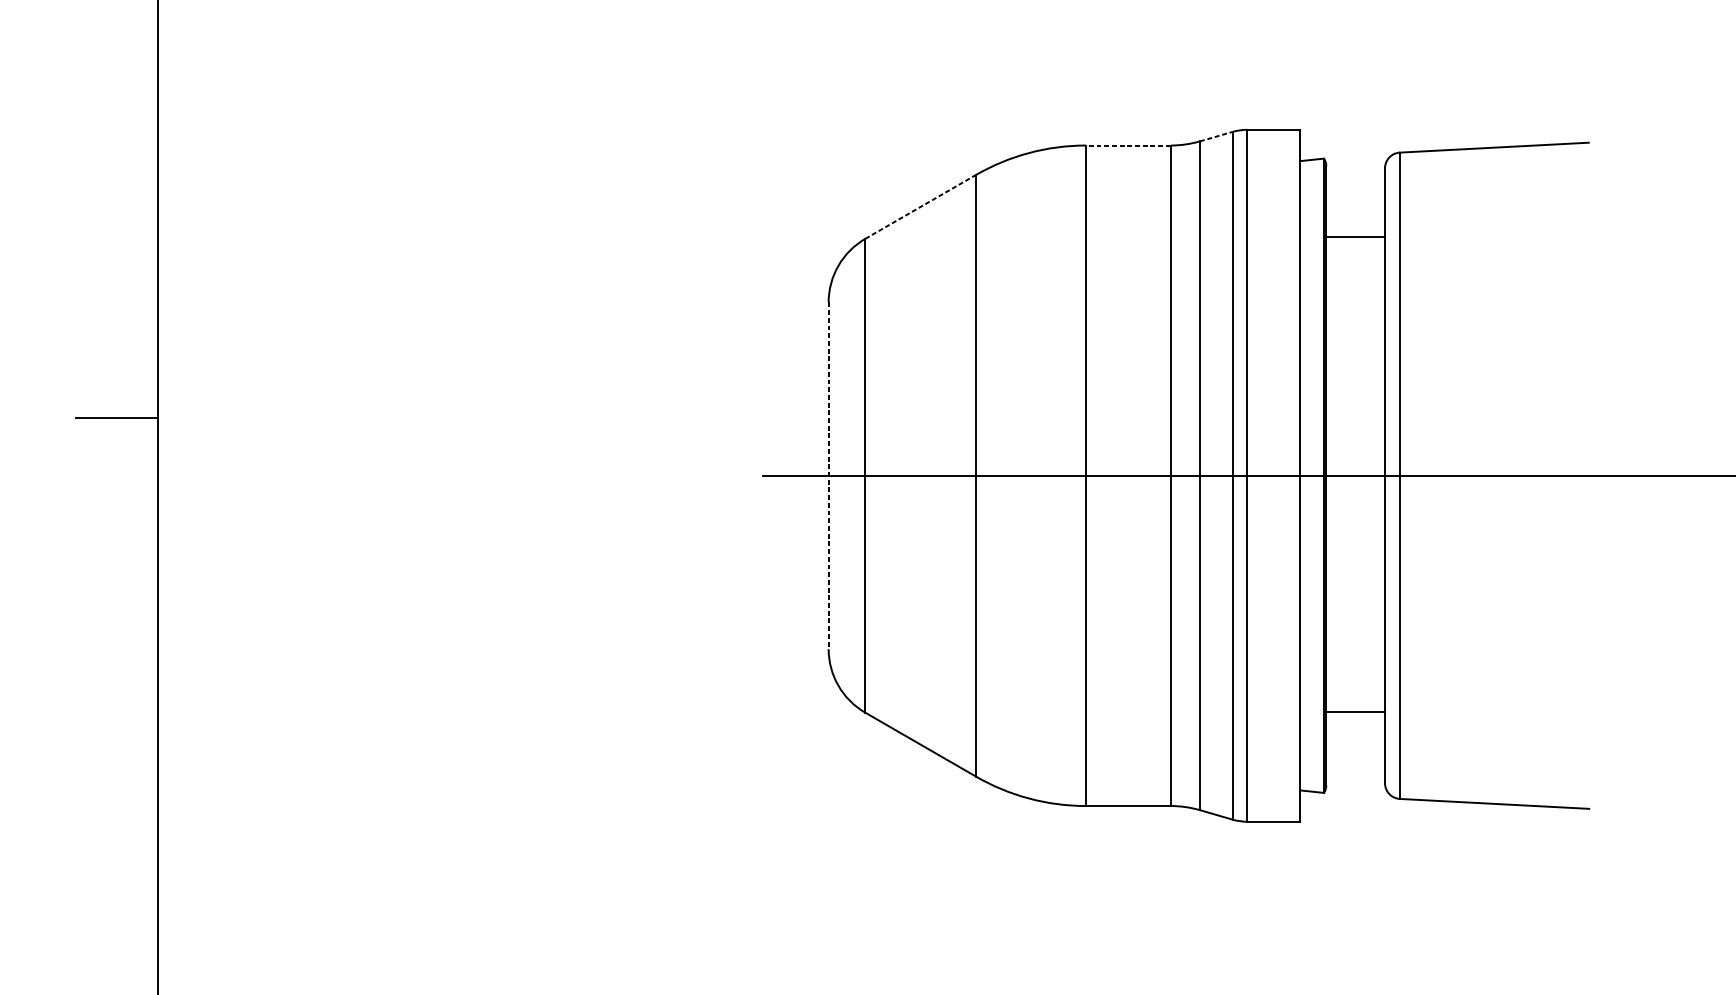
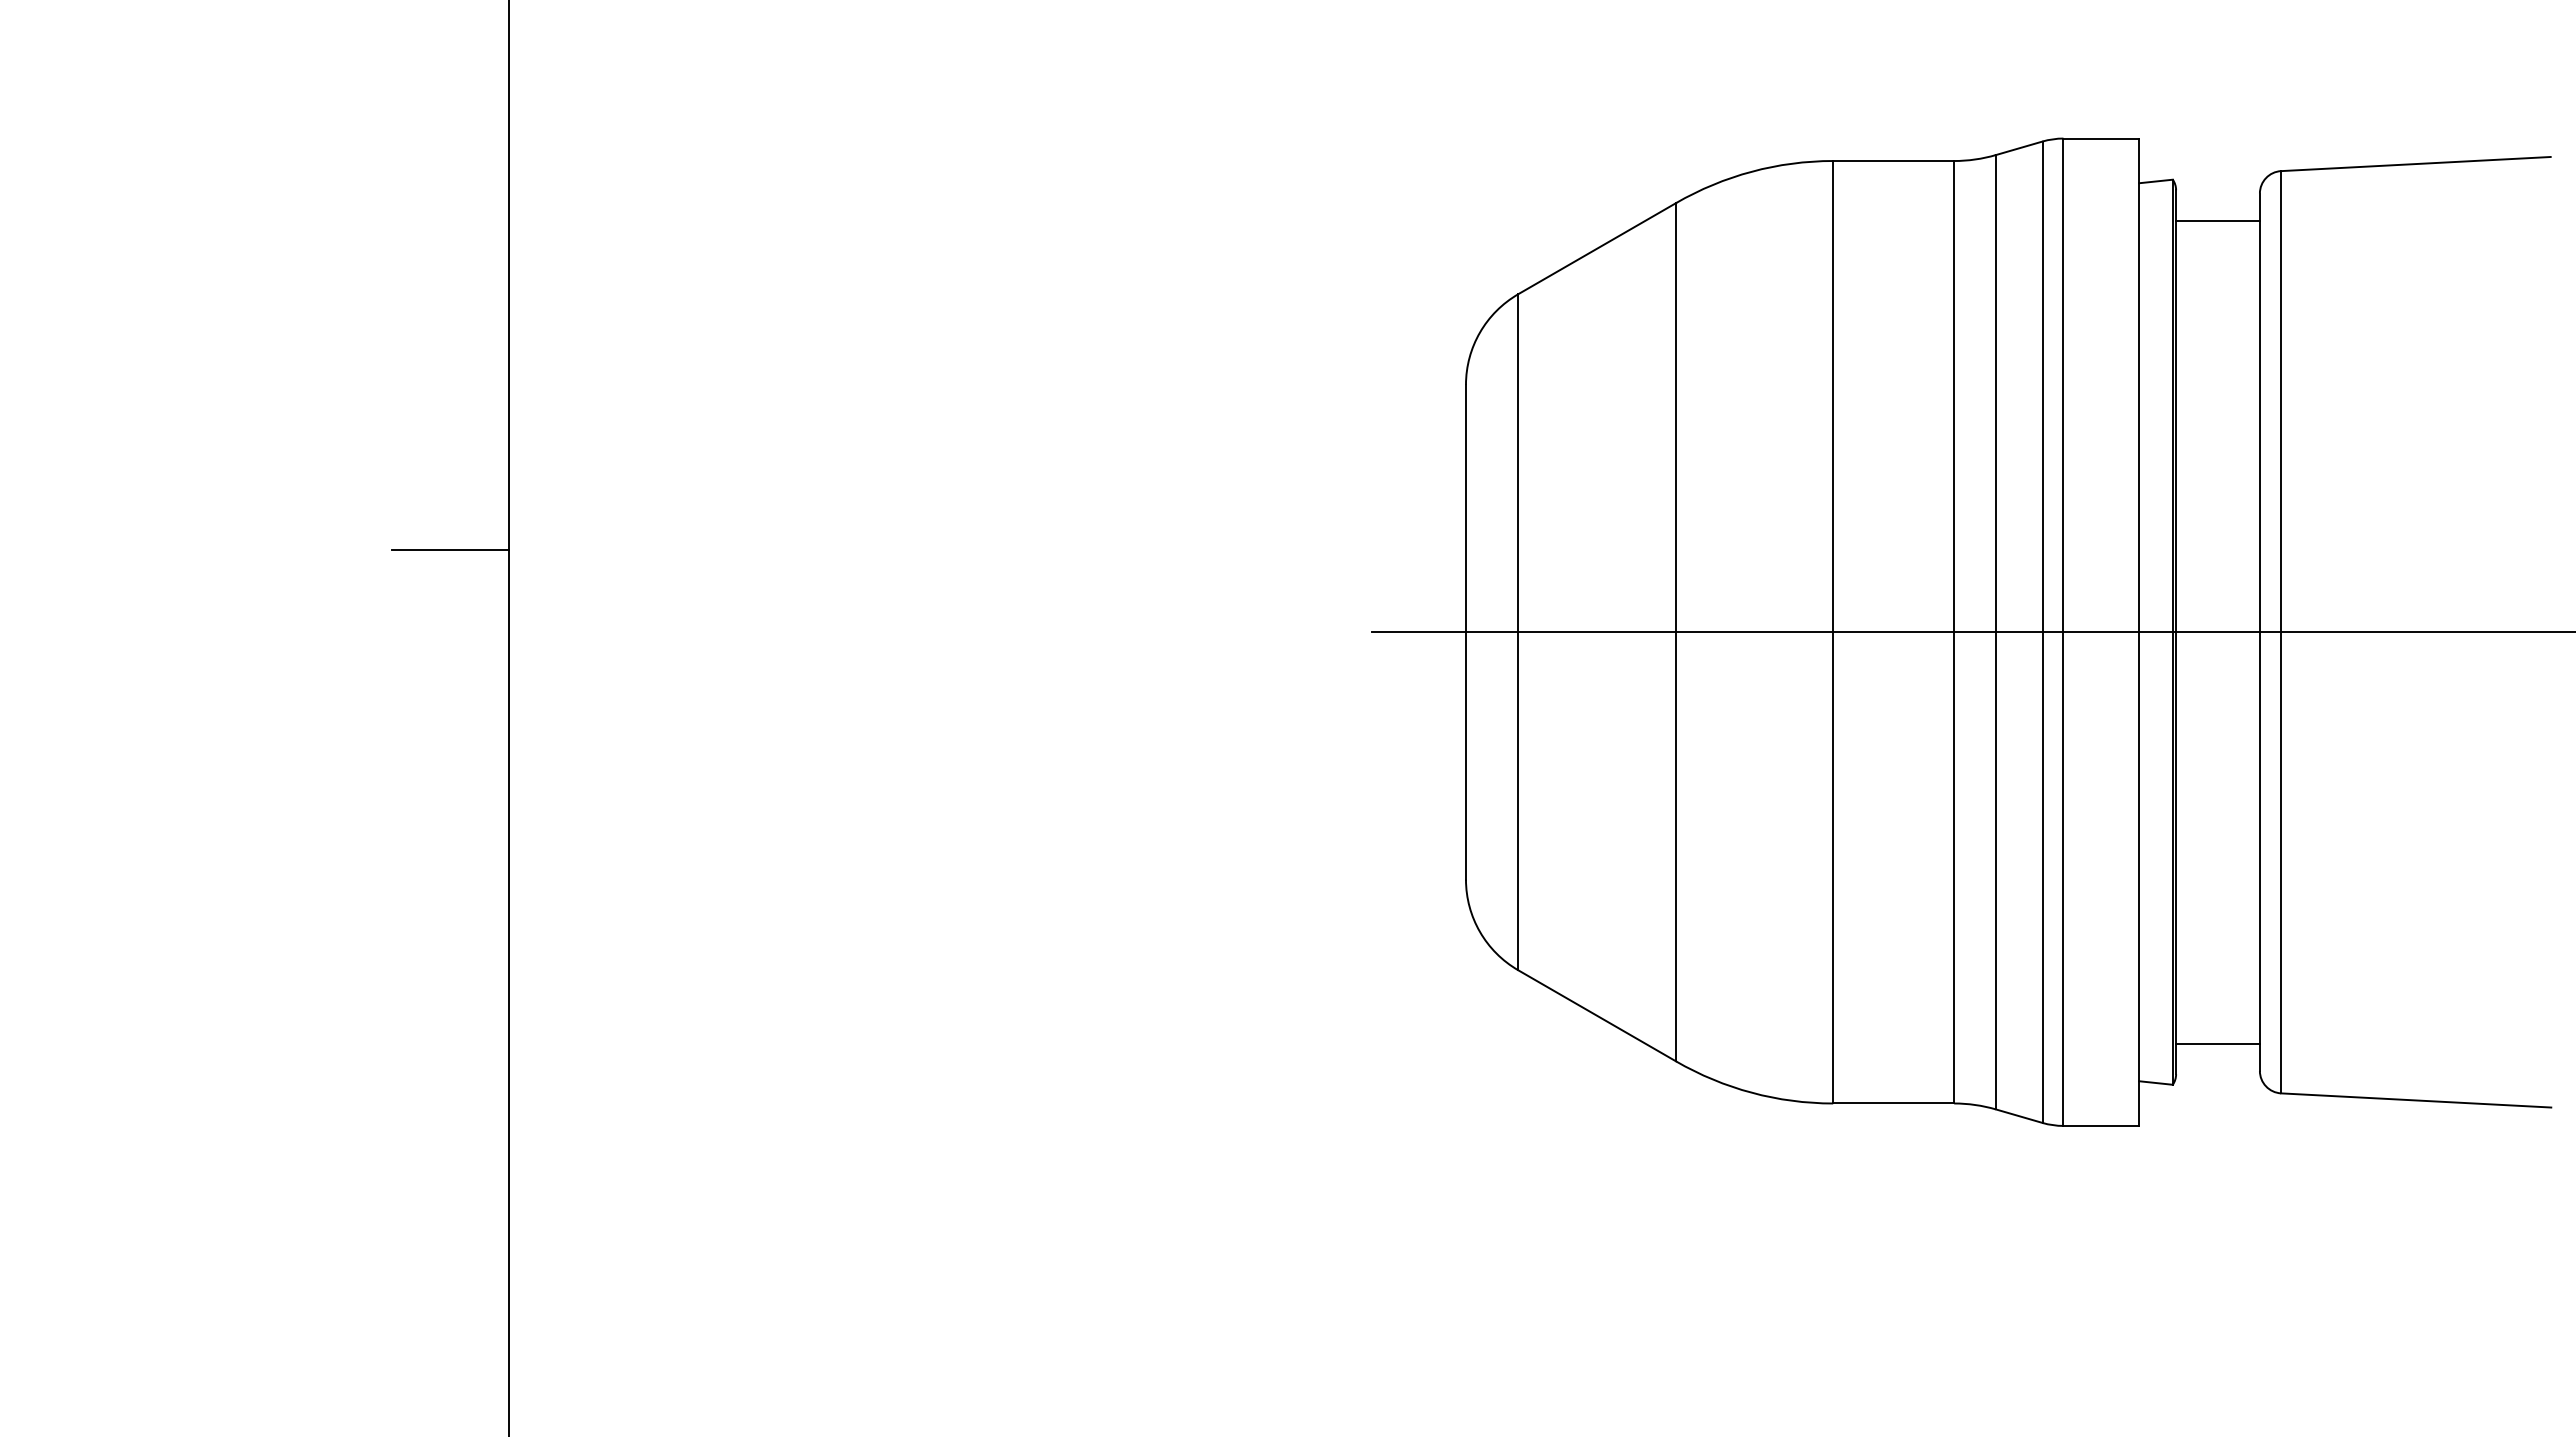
line: (1216, 136) -> (2019, 148), dashed -> solid
line: (1128, 145) -> (1893, 161), dashed -> solid
line: (920, 206) -> (1597, 248), dashed -> solid
line: (1355, 236) -> (2217, 220), moved
line: (828, 475) -> (1465, 632), dashed -> solid
line: (1355, 711) -> (2217, 1043), moved

